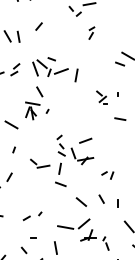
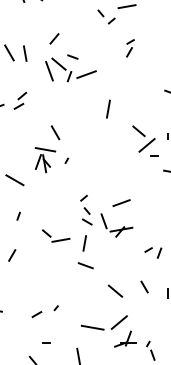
part: (50, 67) -> (70, 68), moved
part: (101, 97) -> (144, 140), size x1.67

